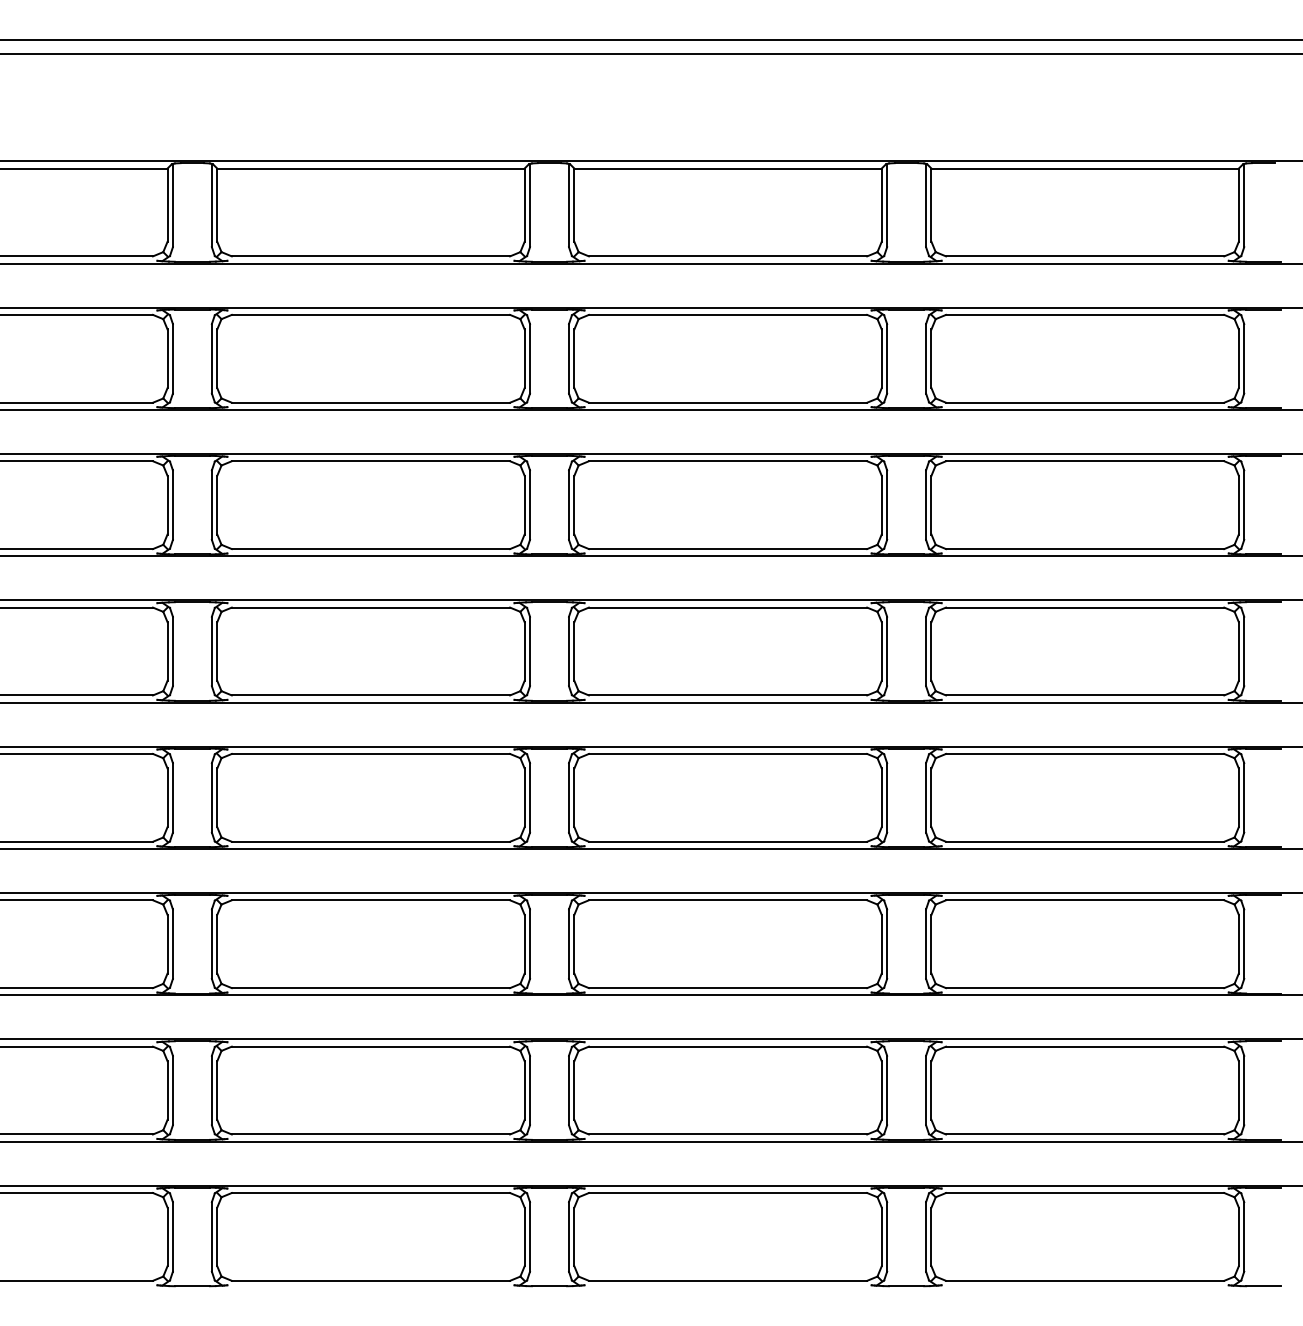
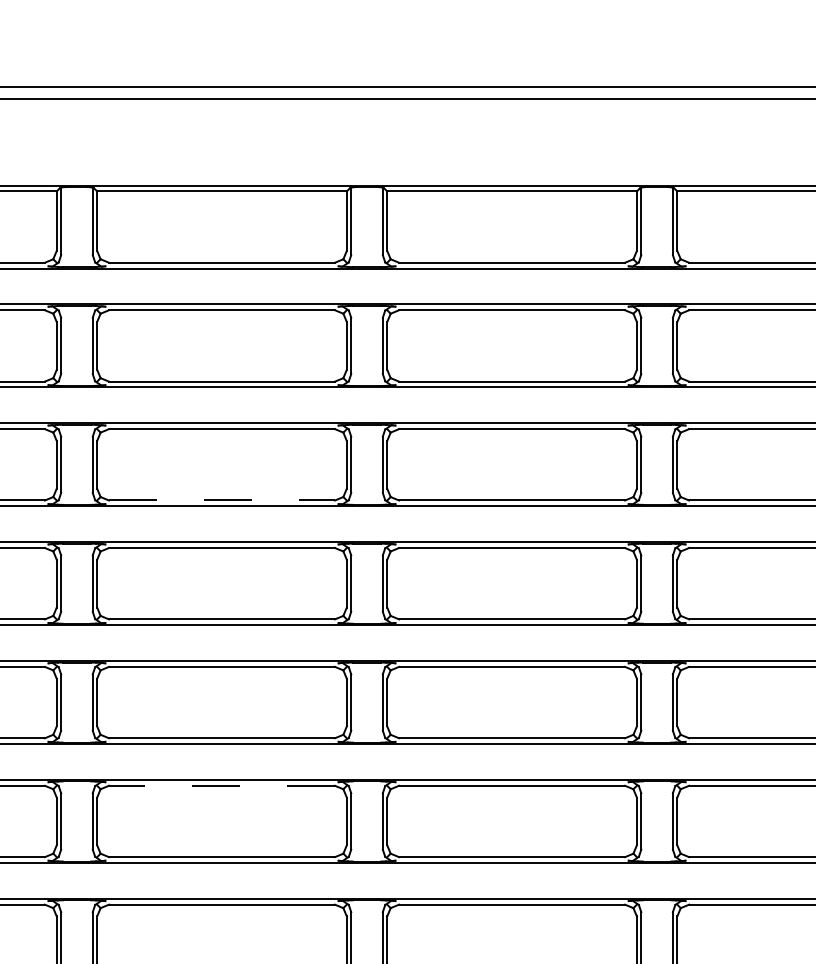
line: (371, 549) -> (222, 500), solid -> dashed
line: (370, 900) -> (221, 785), solid -> dashed

